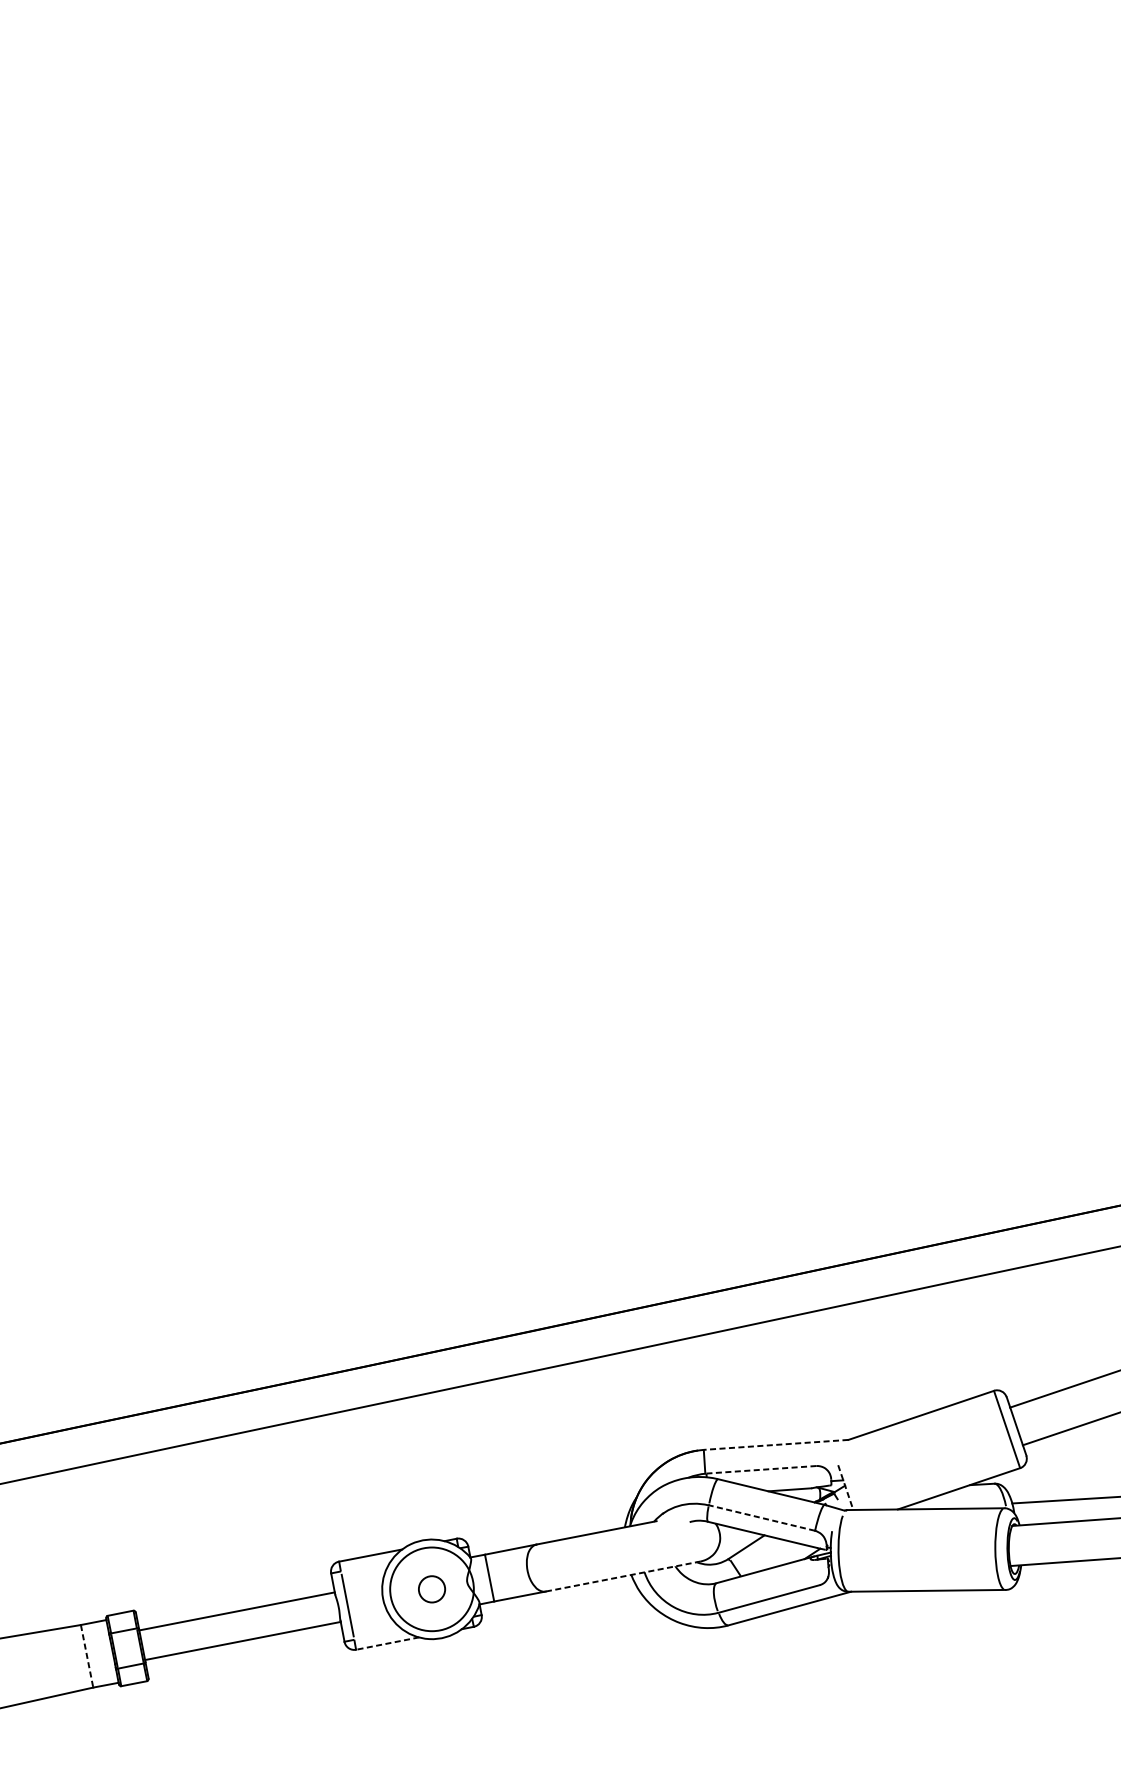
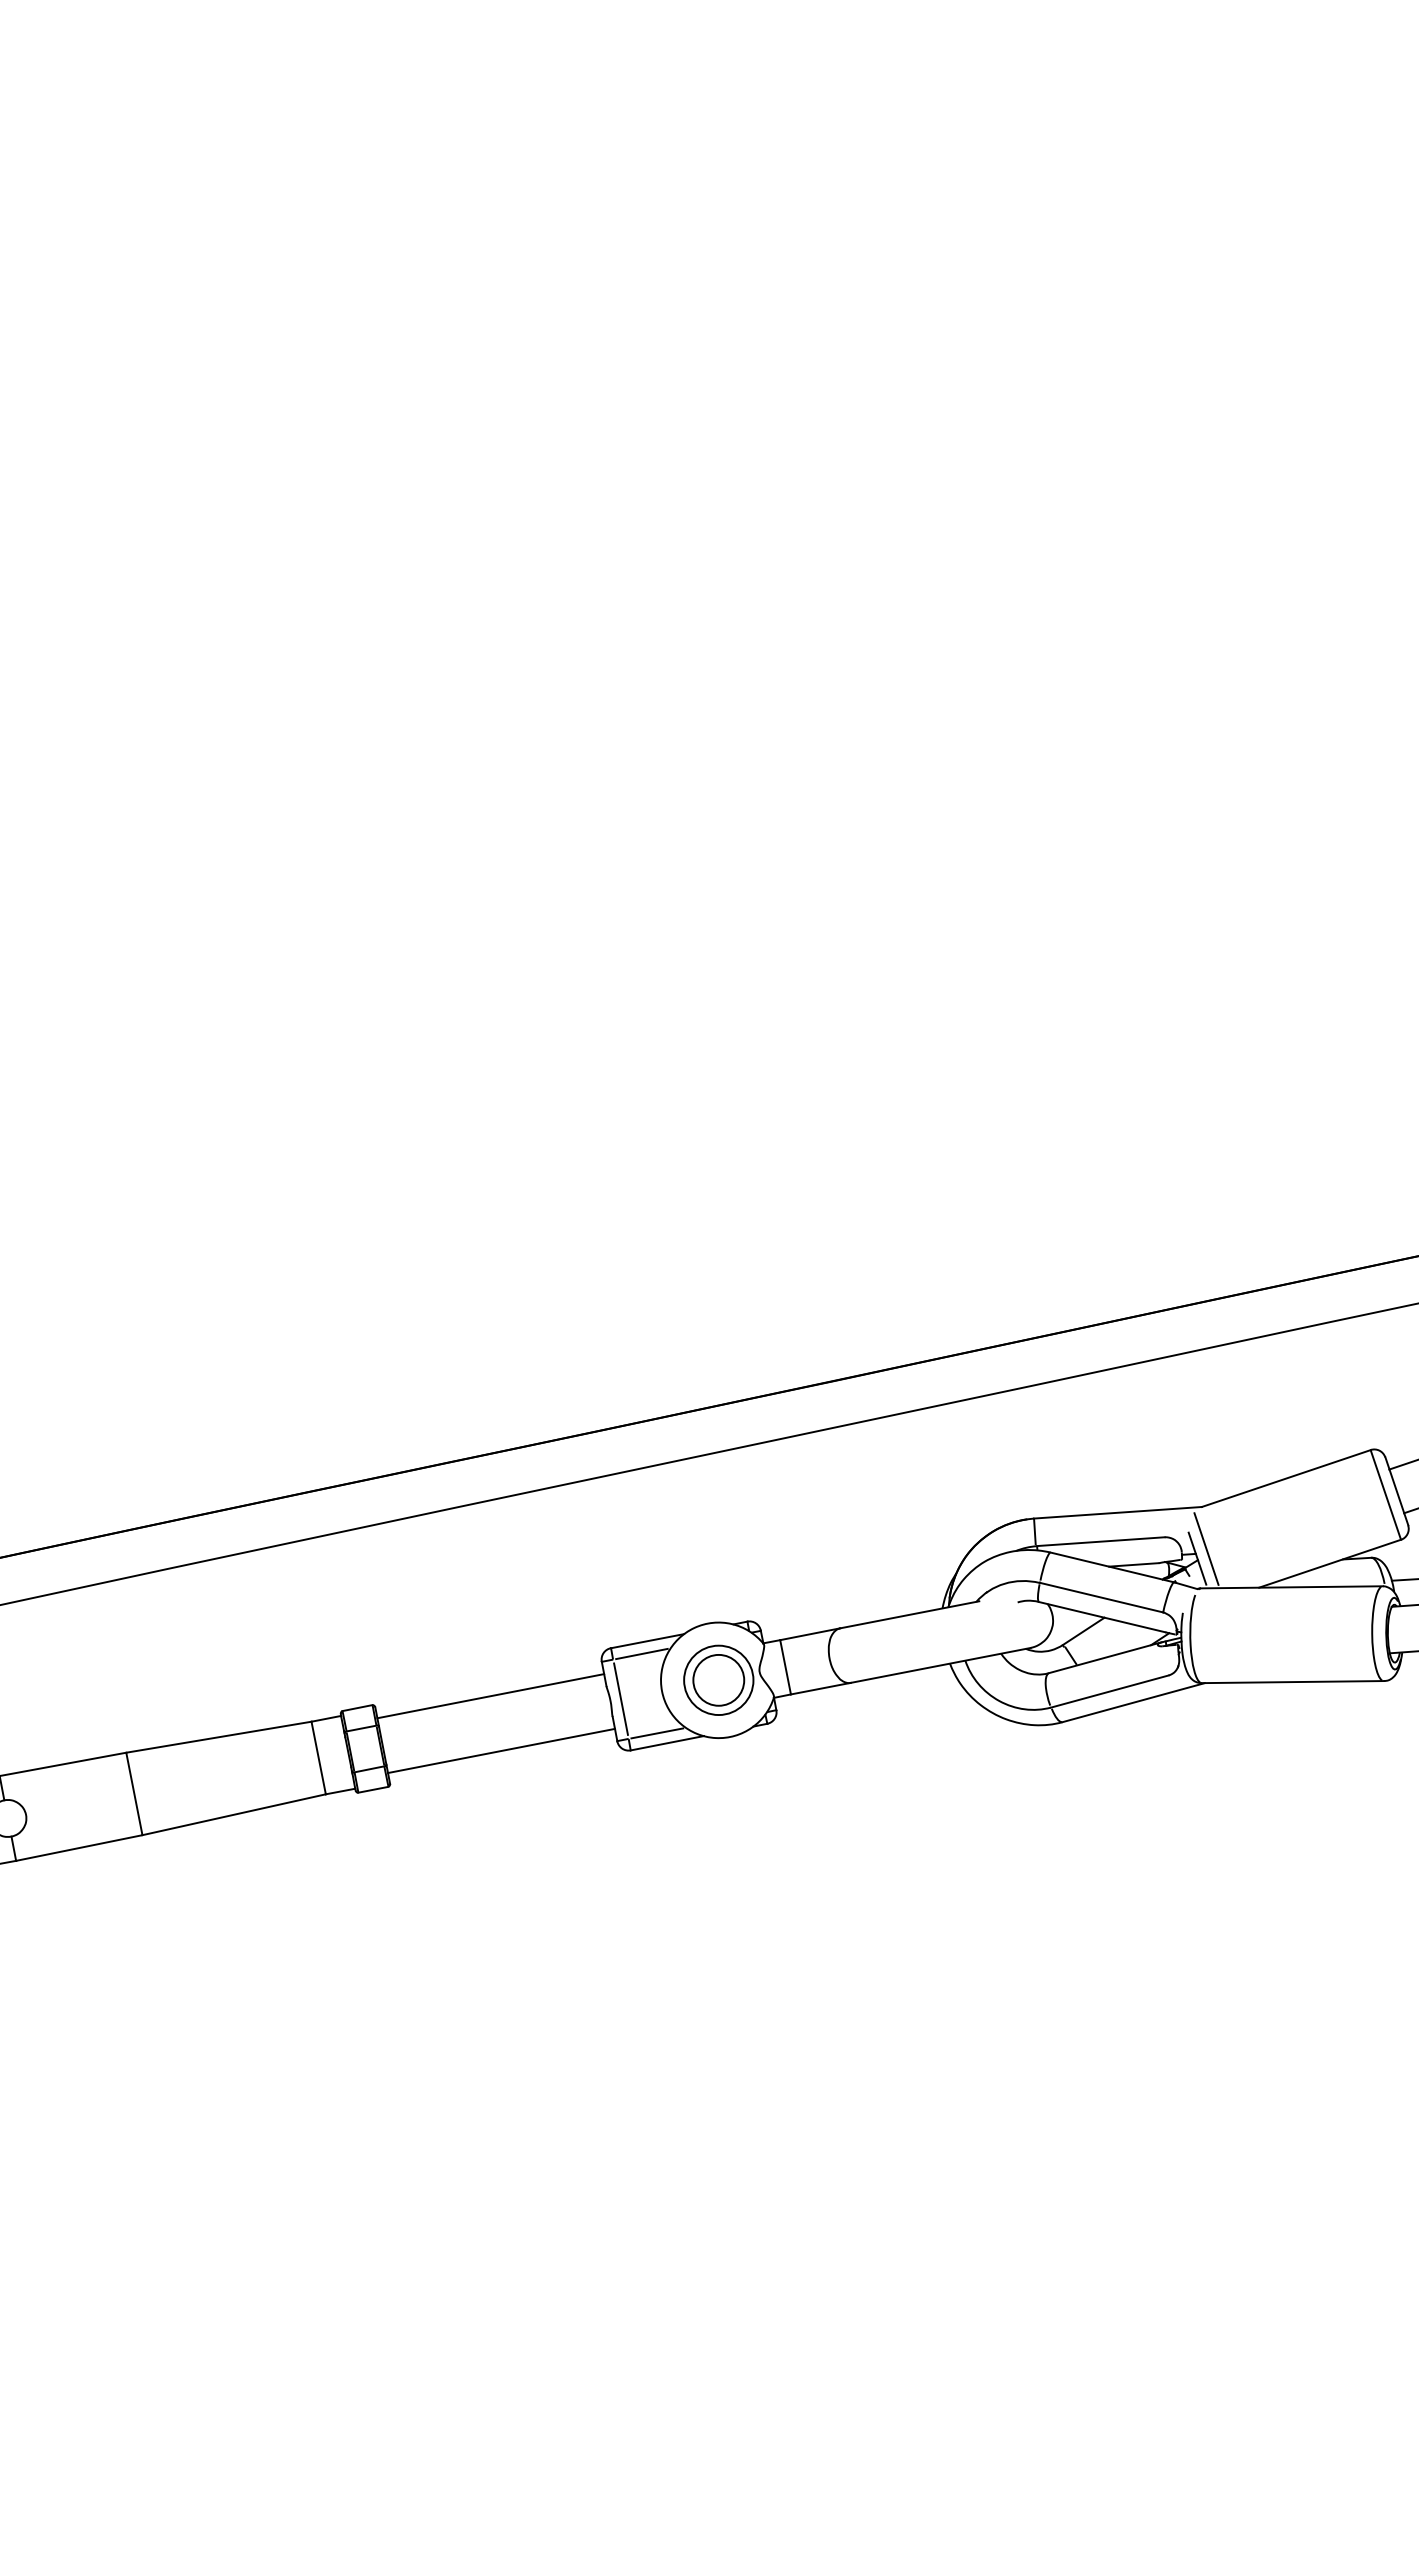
line: (775, 1444) -> (1117, 1512), dashed -> solid
line: (761, 1469) -> (1100, 1541), dashed -> solid
line: (852, 1475) -> (1206, 1548), added
line: (844, 1484) -> (1197, 1558), dashed -> solid
line: (761, 1517) -> (1100, 1597), dashed -> solid
line: (365, 1566) -> (641, 1653), added
line: (623, 1576) -> (940, 1665), dashed -> solid
circle: (431, 1588) -> (718, 1679), size x1.67
circle: (431, 1589) -> (718, 1680), size x0.71
line: (236, 1611) -> (501, 1750), moved
line: (379, 1635) -> (657, 1733), added
line: (242, 1641) -> (490, 1696), moved
line: (386, 1643) -> (666, 1743), dashed -> solid
line: (86, 1656) -> (318, 1758), dashed -> solid

